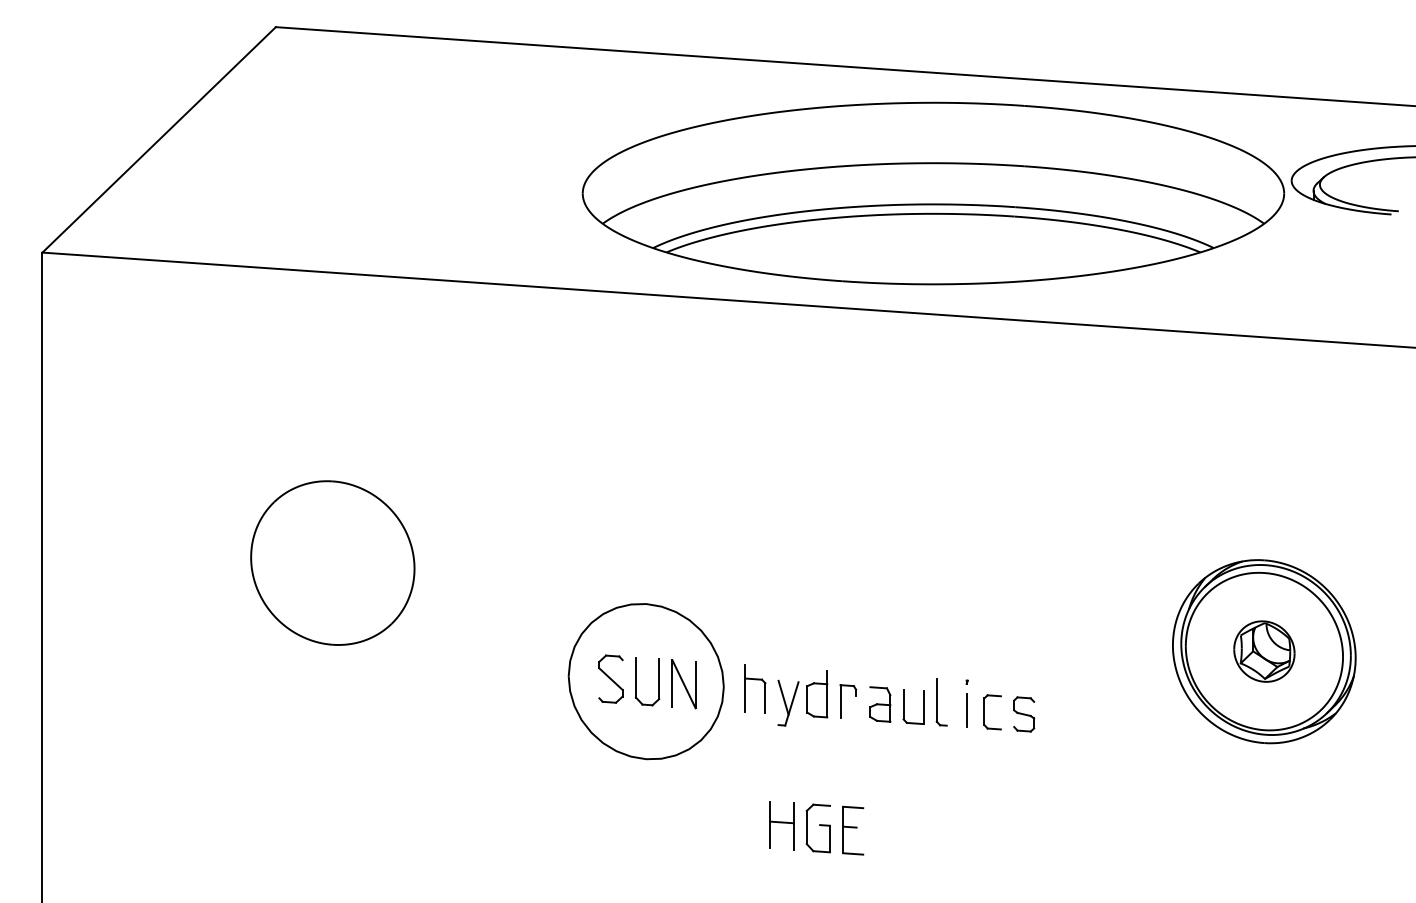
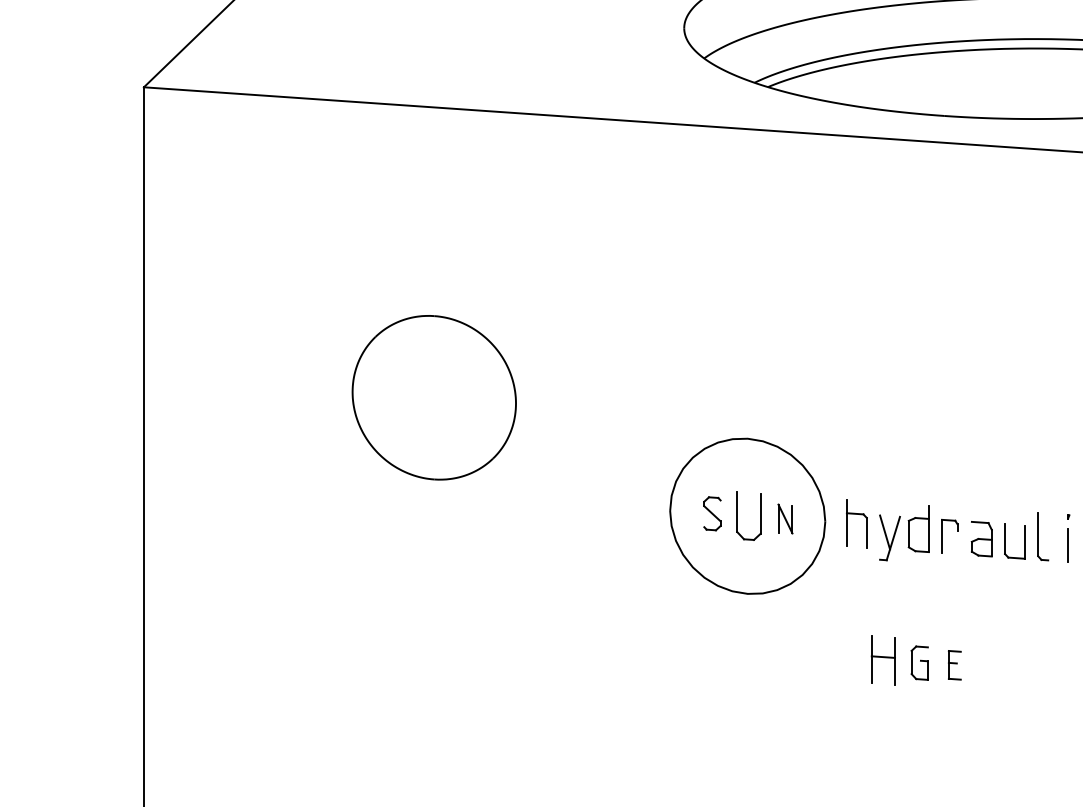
part: (610, 678) -> (711, 513), size x0.7
part: (683, 684) -> (784, 519), size x0.6
part: (817, 828) -> (918, 663), size x0.7
part: (853, 830) -> (954, 665), size x0.6

